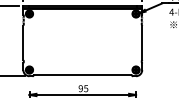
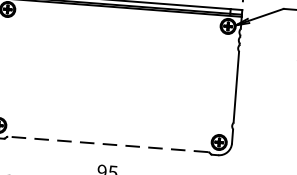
line: (82, 75) -> (107, 145), solid -> dashed

